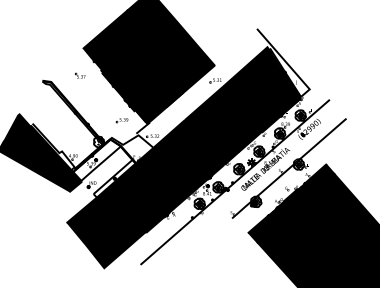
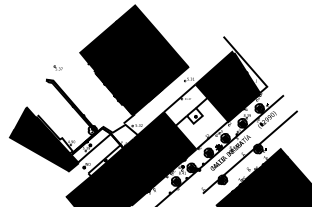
part: (80, 75) -> (58, 67), moved
part: (121, 120) -> (111, 112), removed
fill: (223, 125) -> (195, 116), removed

